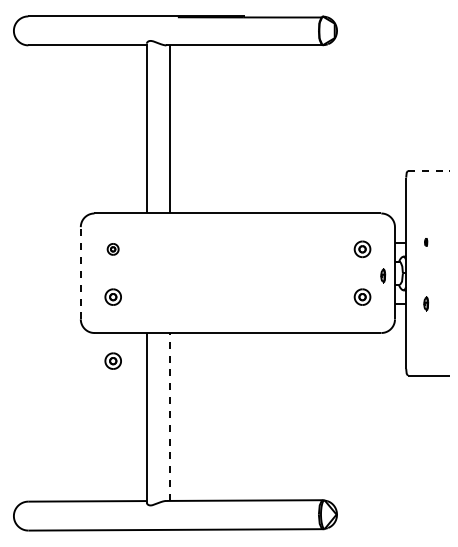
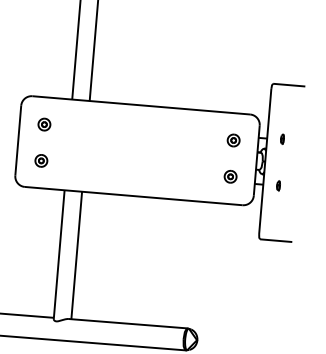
line: (429, 170) -> (289, 84), dashed -> solid
part: (425, 242) -> (281, 139), size x1.67
part: (112, 249) -> (43, 124), size x1.43
line: (80, 272) -> (18, 140), dashed -> solid
part: (383, 275) -> (247, 161), removed
part: (112, 360) -> (36, 208), removed
line: (169, 416) -> (76, 255), dashed -> solid

